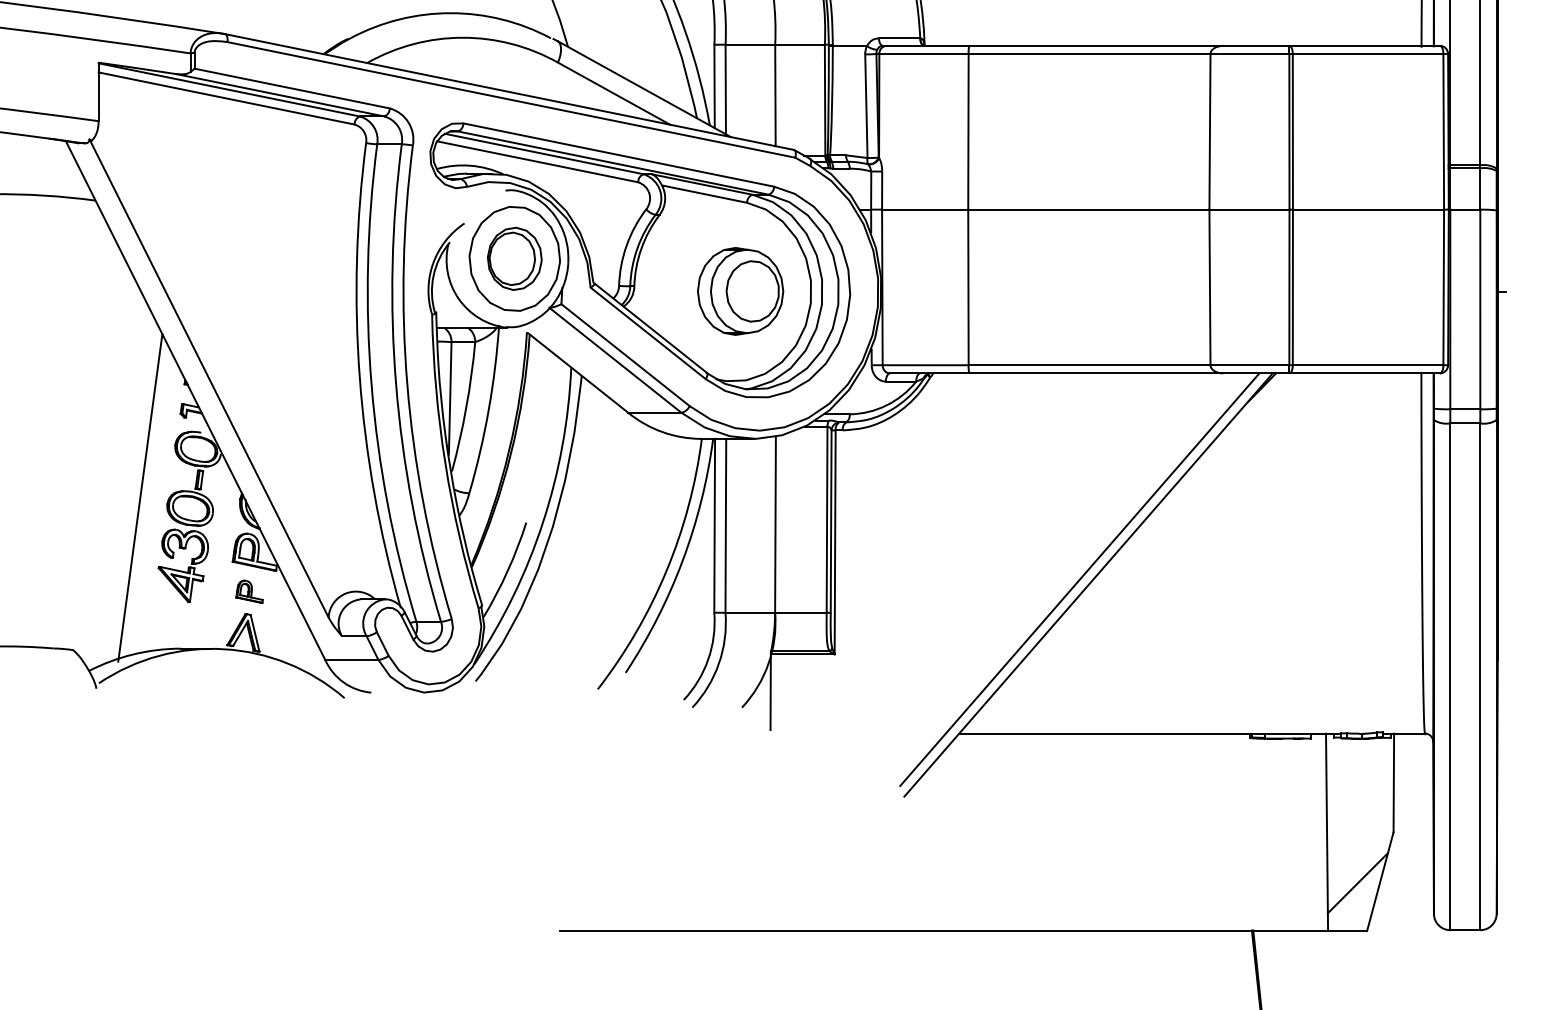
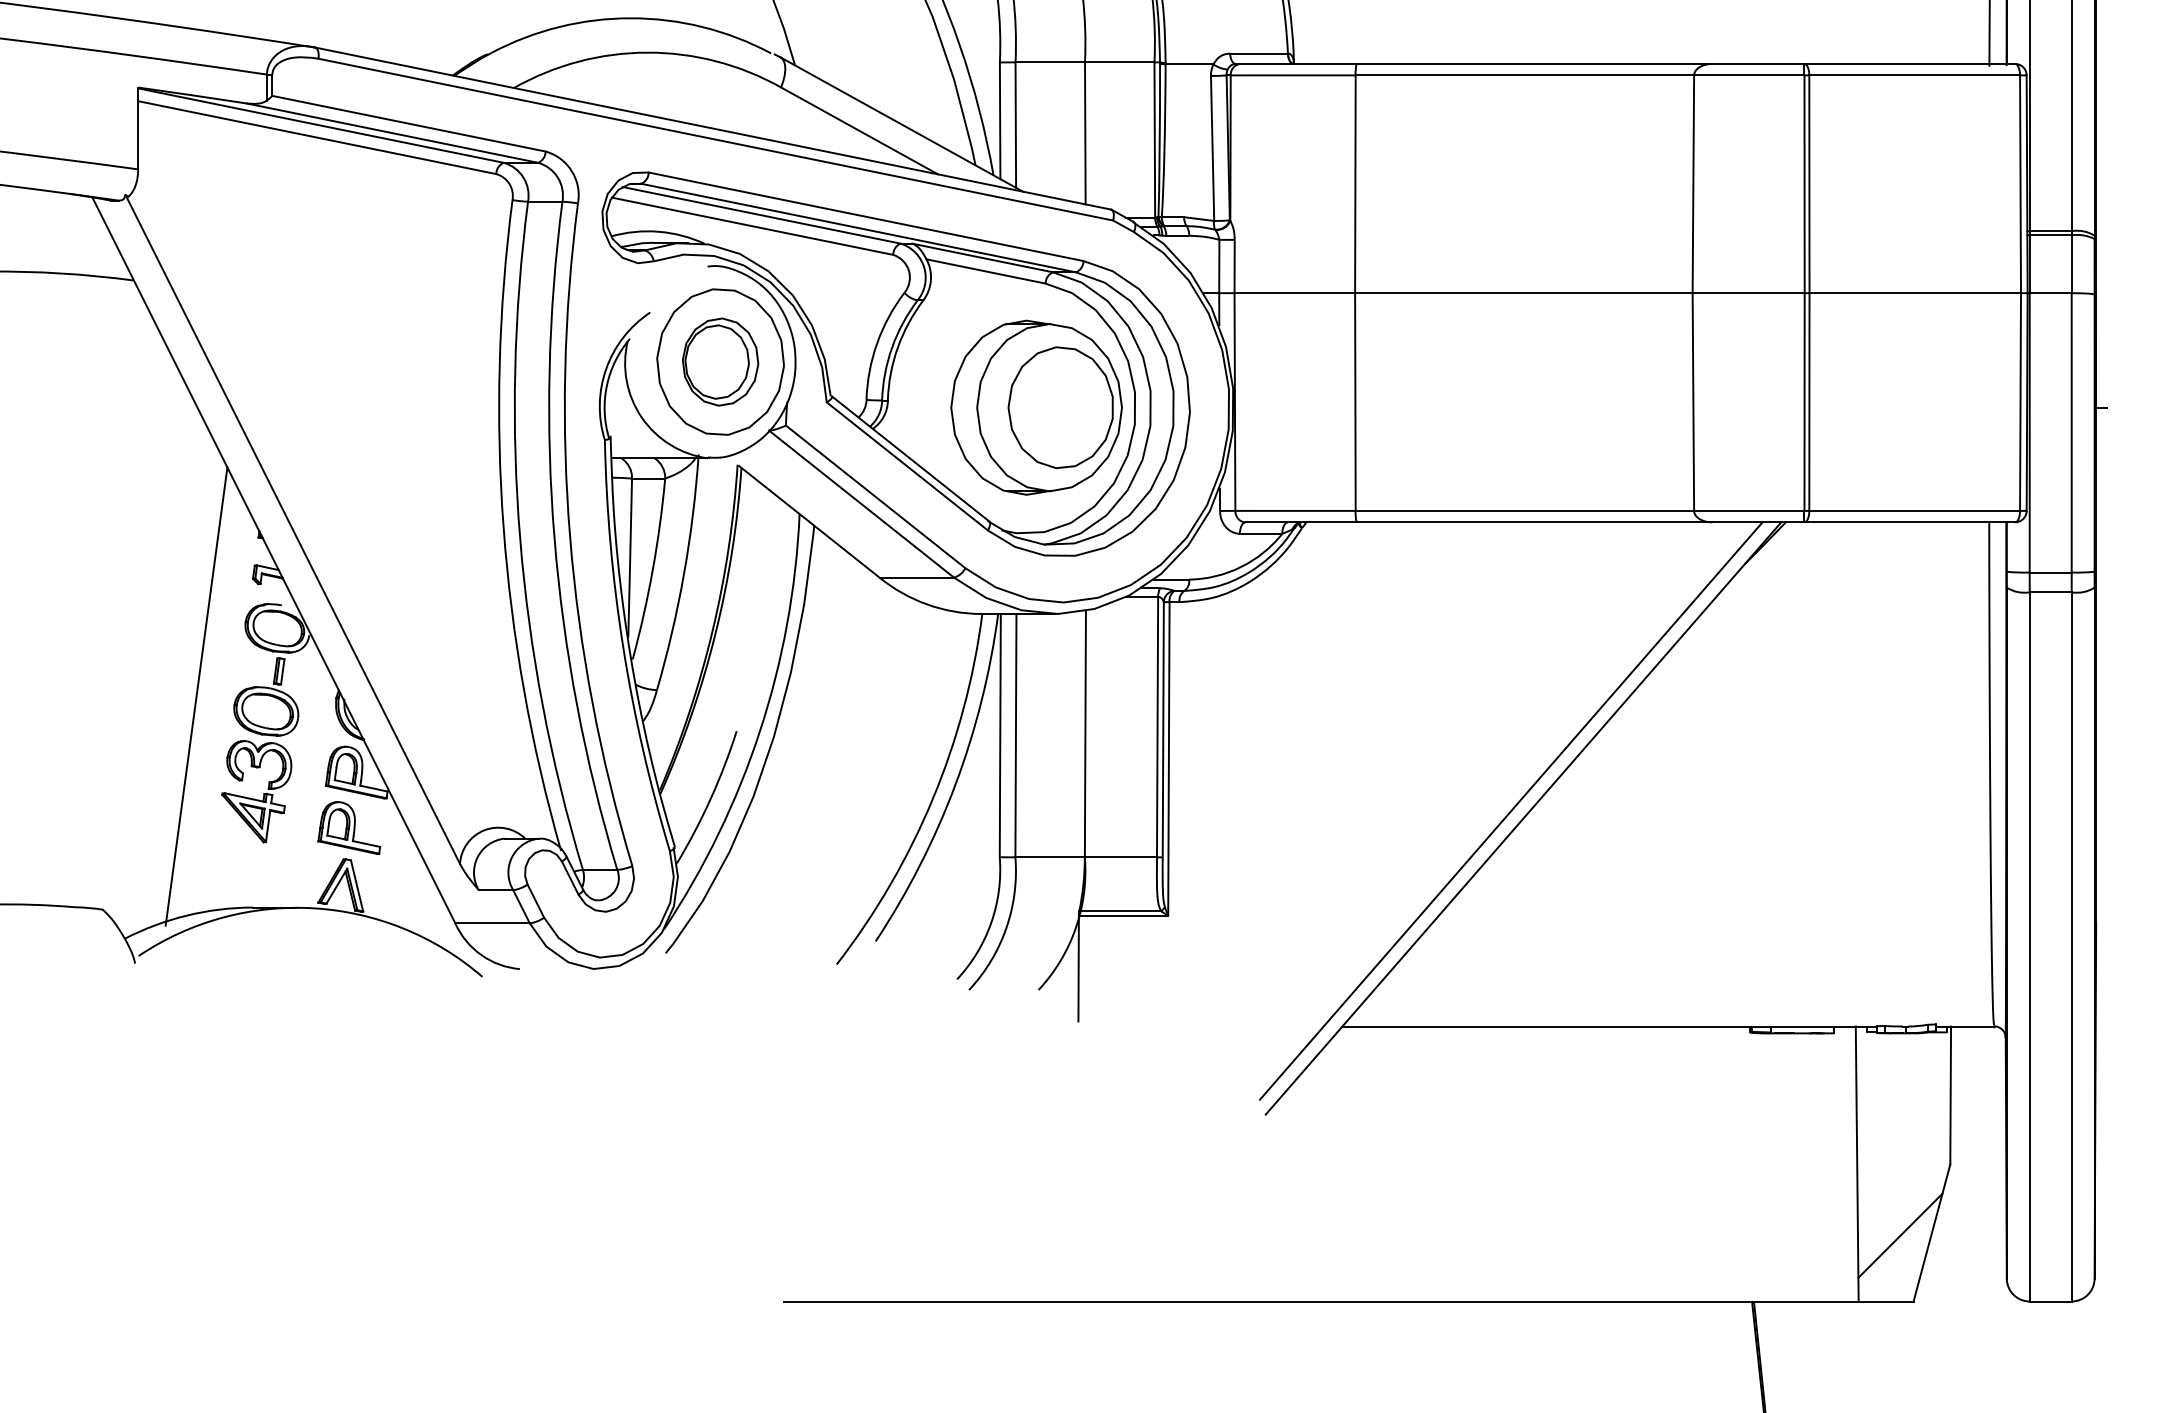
part: (740, 291) -> (1036, 407), size x1.43
part: (249, 591) -> (349, 827), size x1.67

